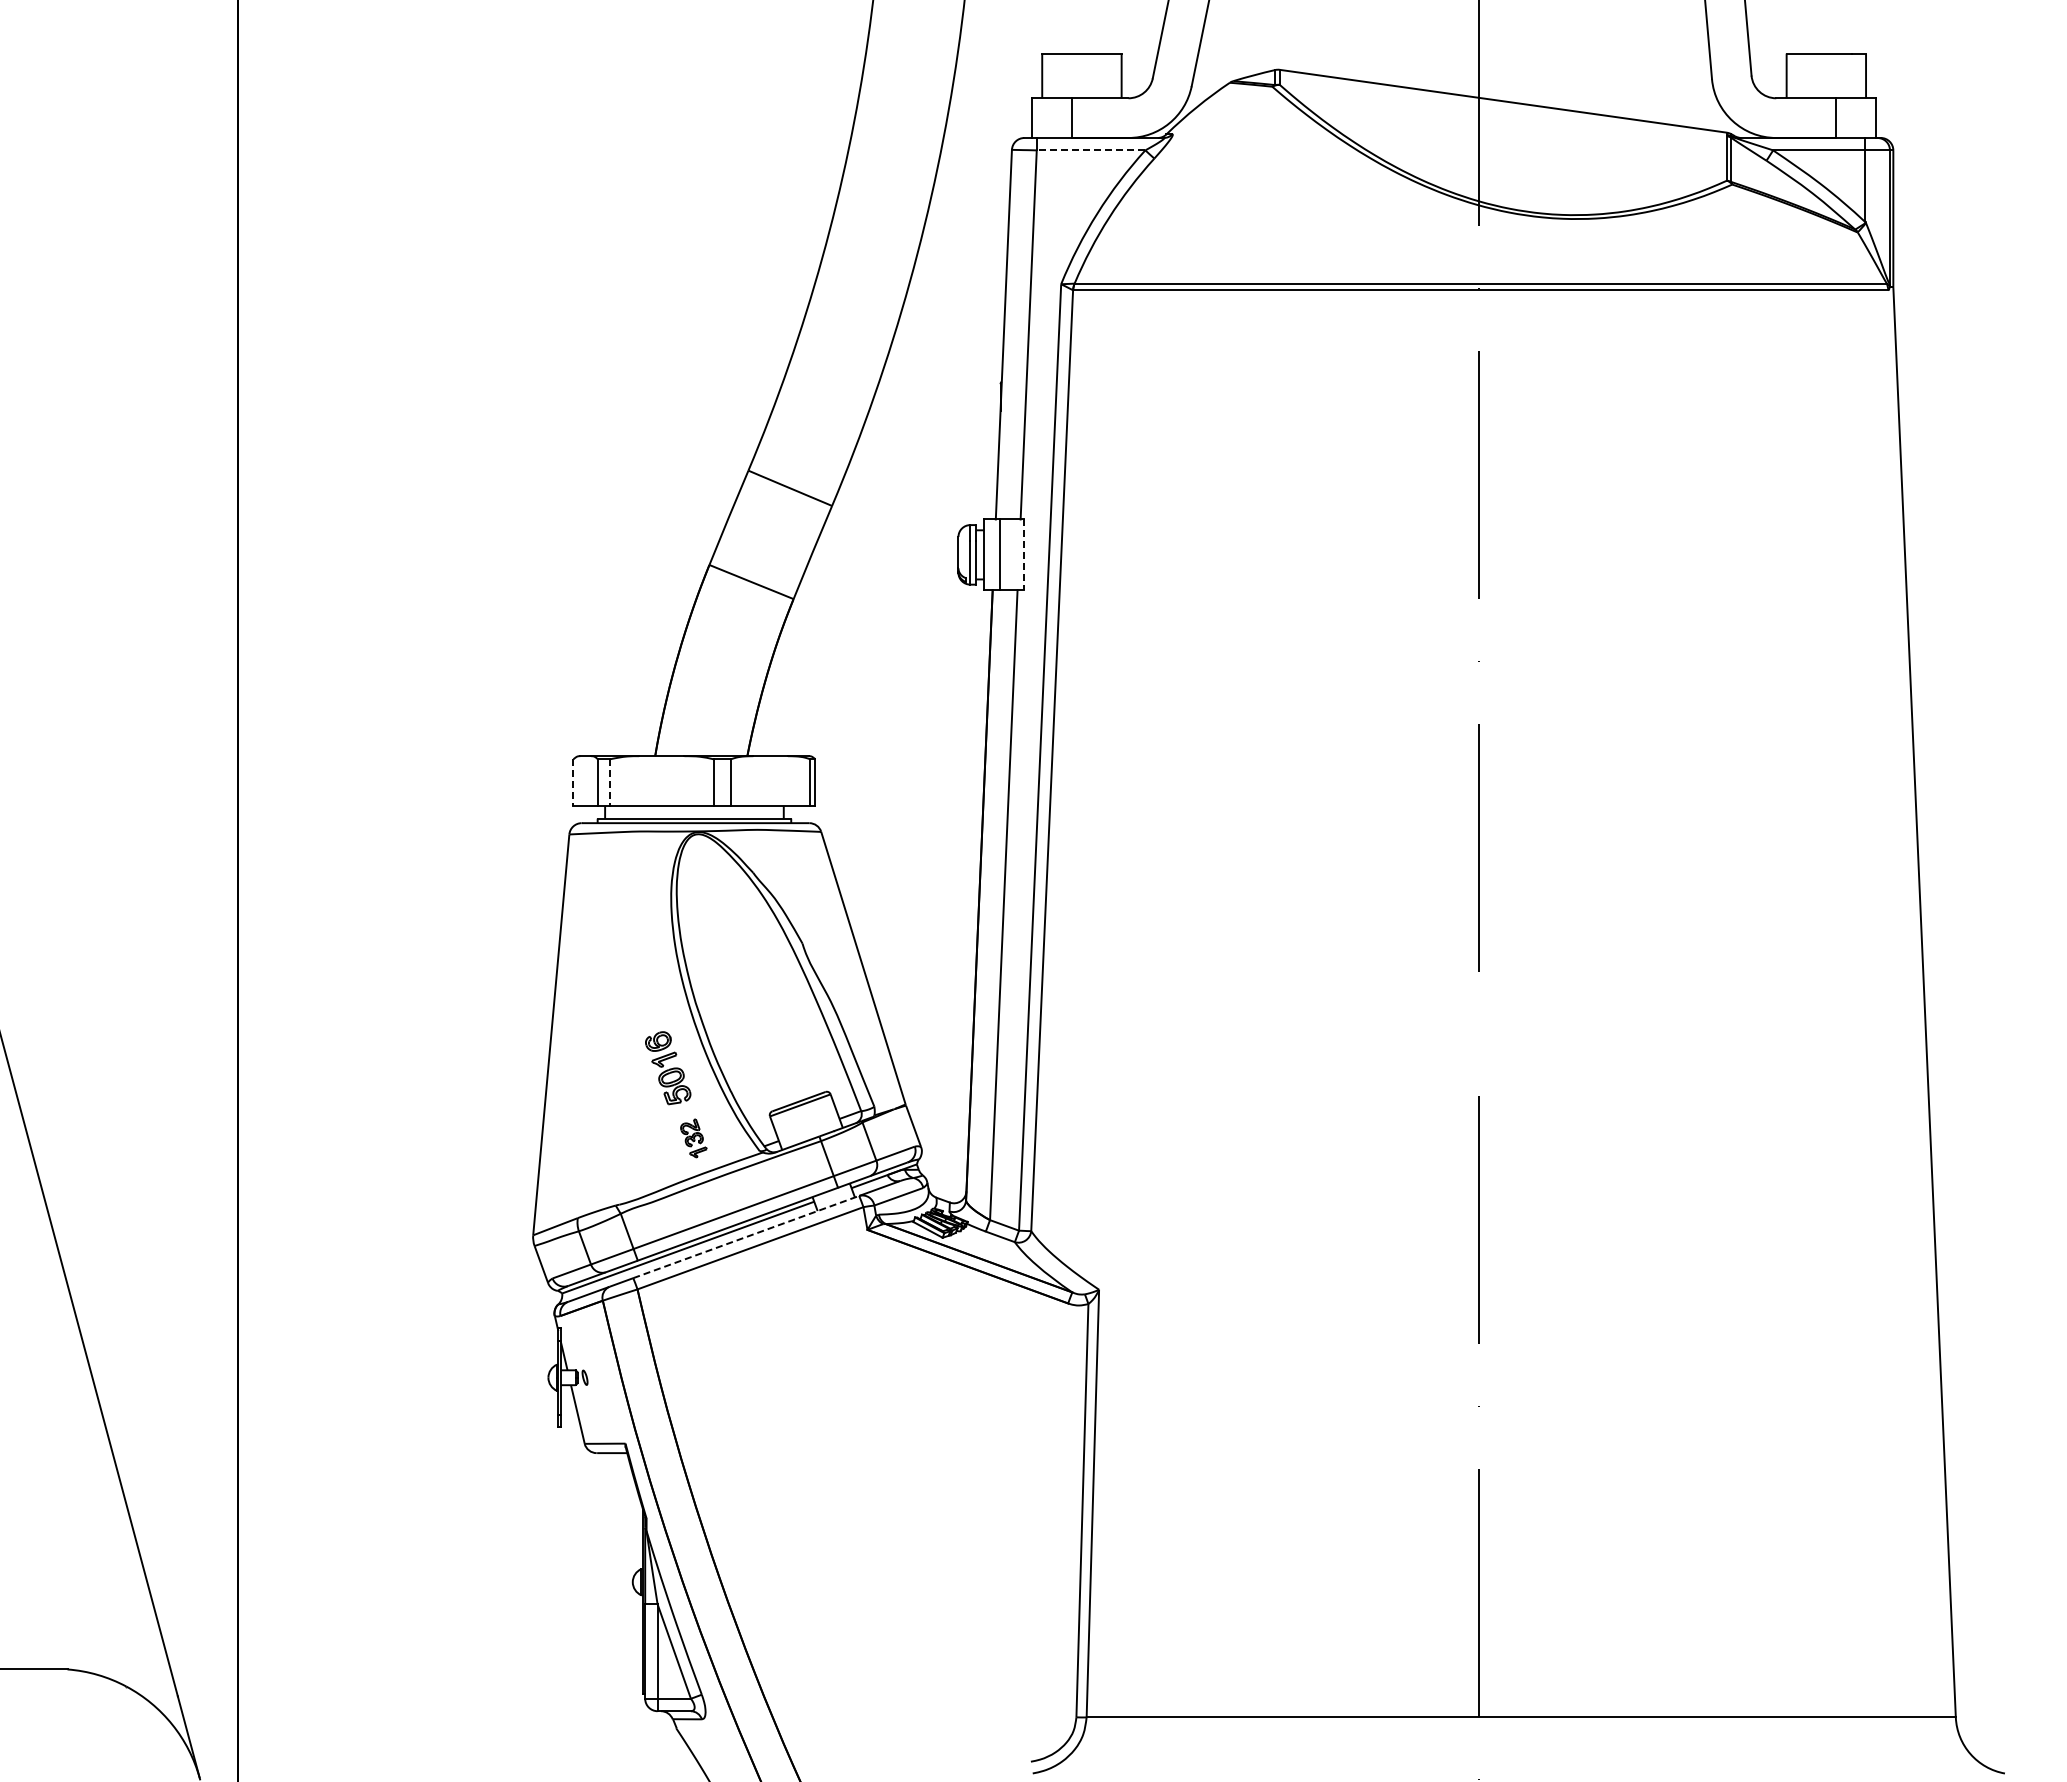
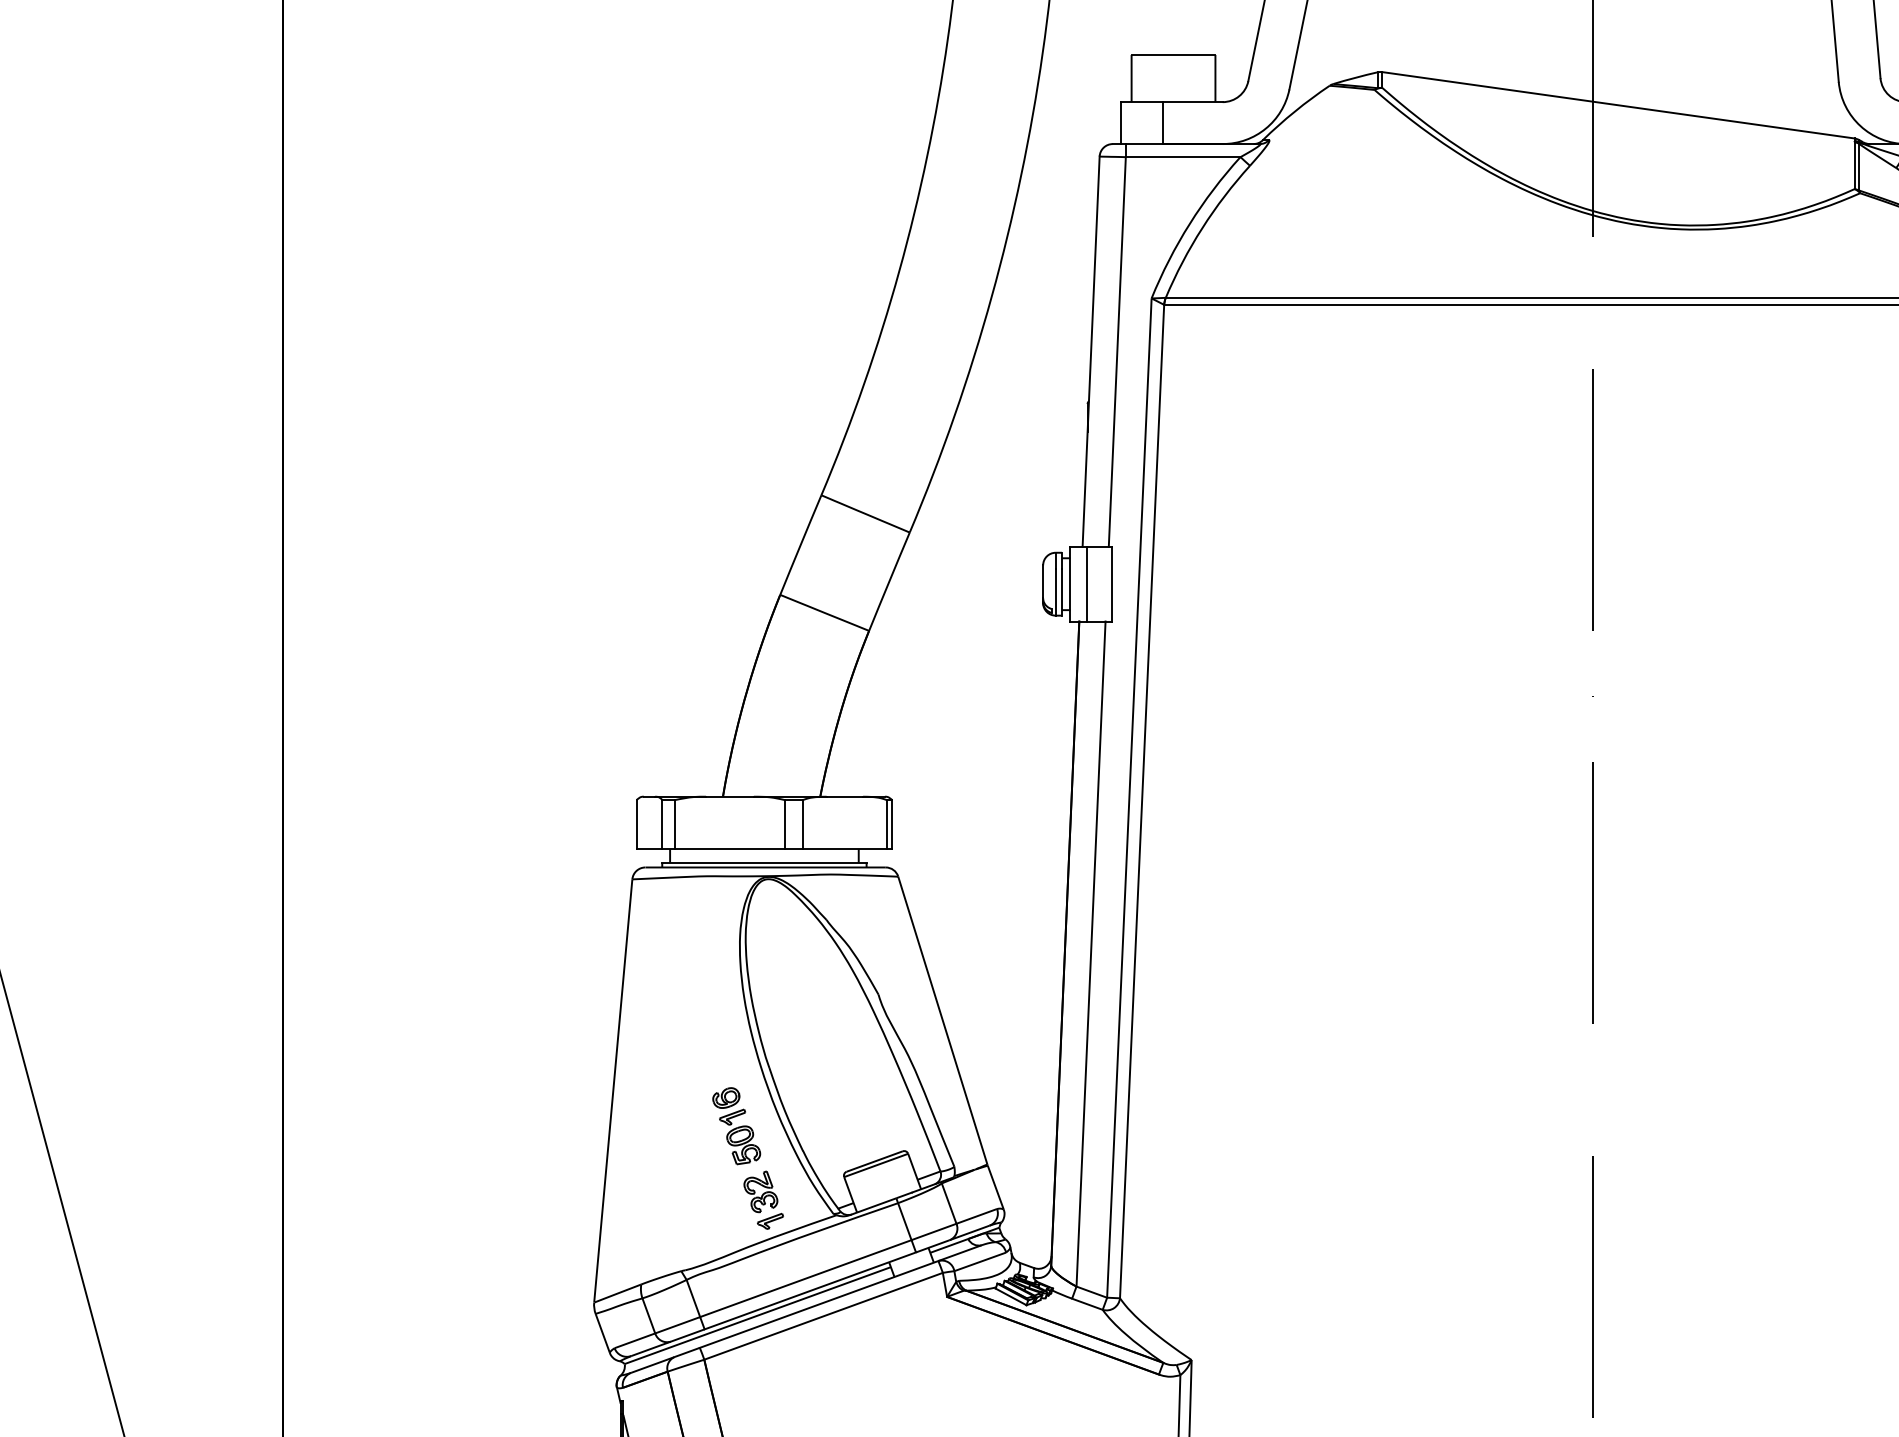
line: (1090, 150) -> (1182, 157), dashed -> solid
line: (1023, 555) -> (1111, 584), dashed -> solid
line: (573, 783) -> (636, 825), dashed -> solid
line: (610, 783) -> (675, 825), dashed -> solid
part: (693, 1138) -> (763, 1200), size x1.43
line: (746, 1236) -> (819, 1303), dashed -> solid

